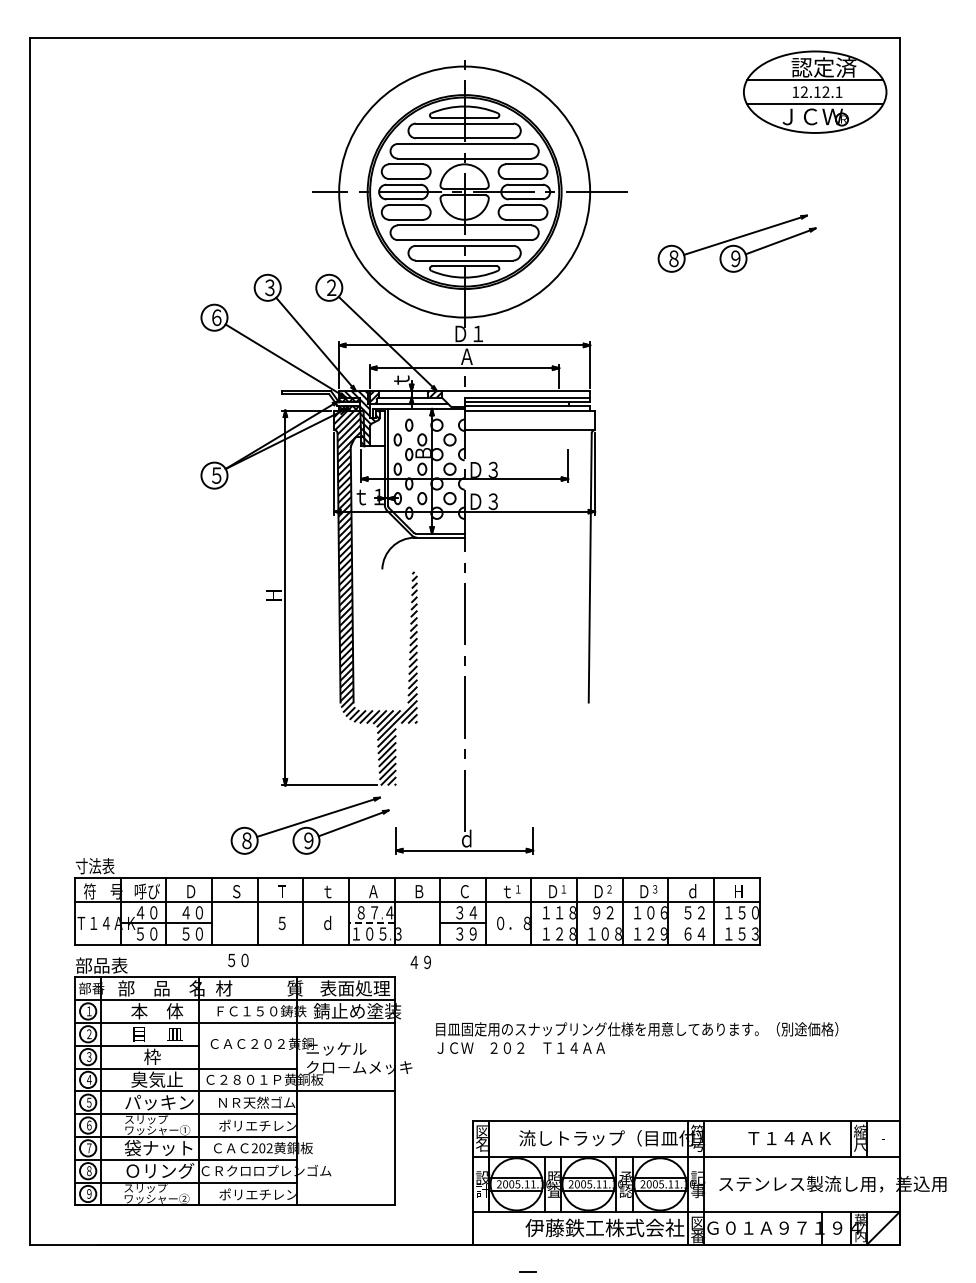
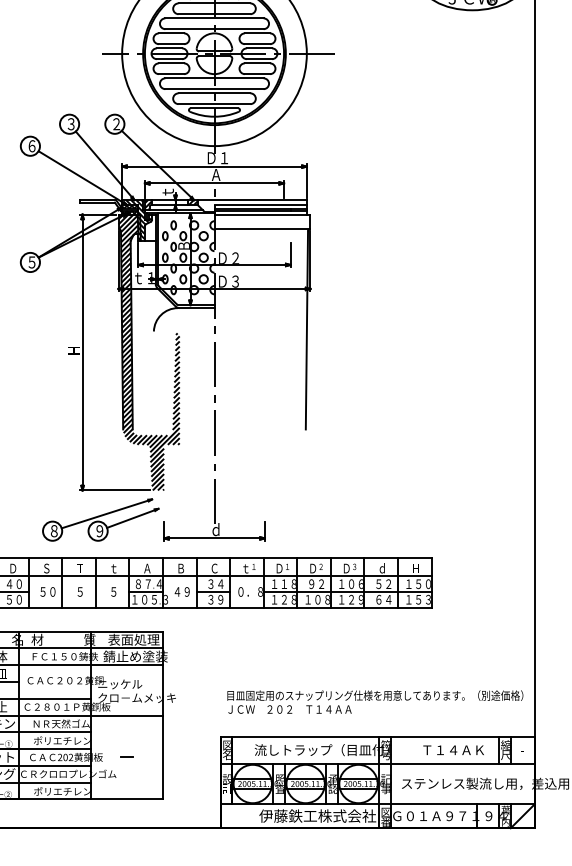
part: (736, 243) -> (414, 91), removed
text: (493, 469) -> (235, 257), Ｄ３ -> Ｄ２
text: (327, 922) -> (113, 591), ｄ -> ５
line: (371, 923) -> (145, 592), dashed -> solid
line: (645, 923) -> (347, 592), added
text: (238, 960) -> (48, 592), moved
text: (420, 962) -> (182, 592), moved
text: (637, 1037) -> (375, 701), moved
line: (527, 1271) -> (126, 756), moved

